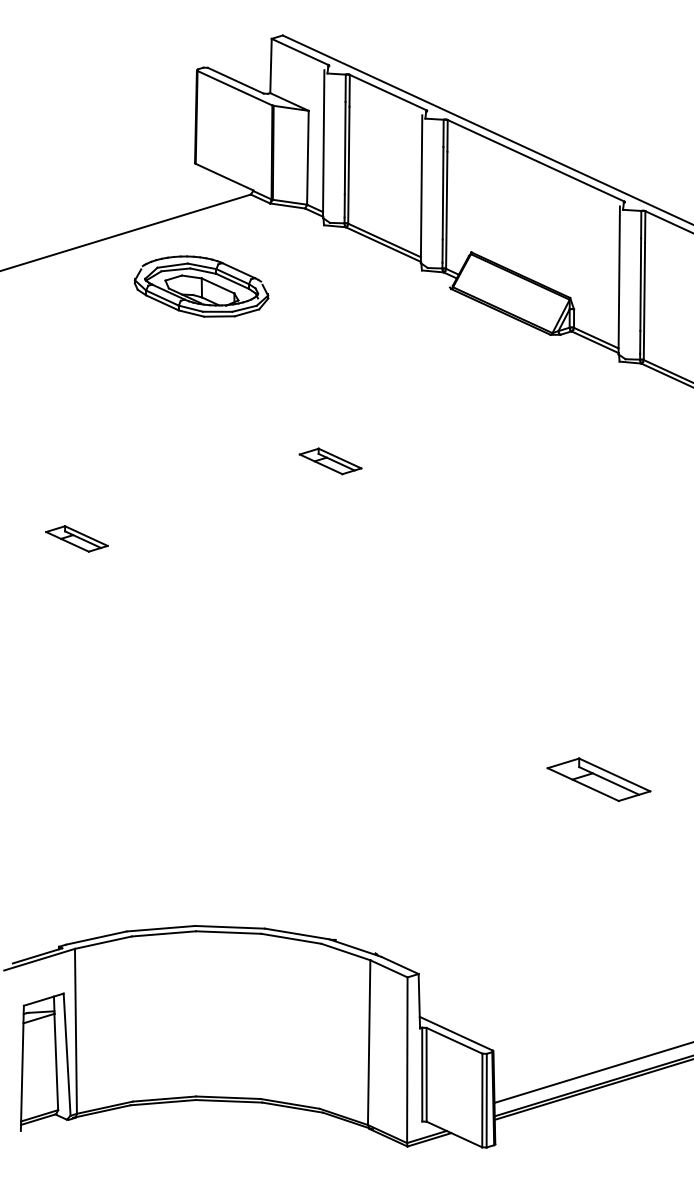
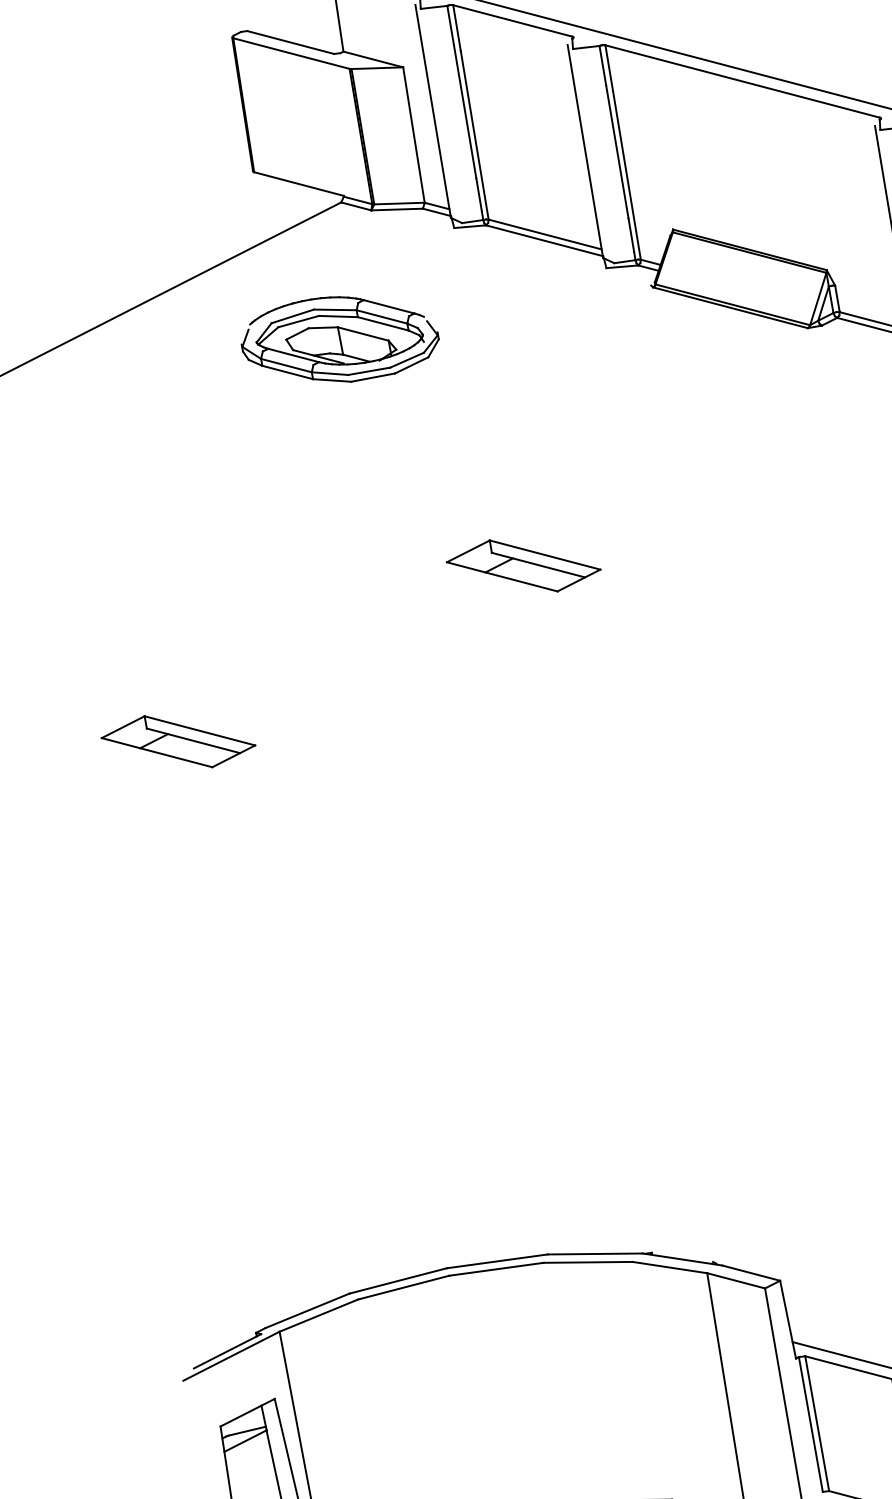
part: (201, 286) -> (339, 339), moved
part: (330, 461) -> (523, 566), size x1.67
part: (76, 538) -> (177, 741), size x1.67

